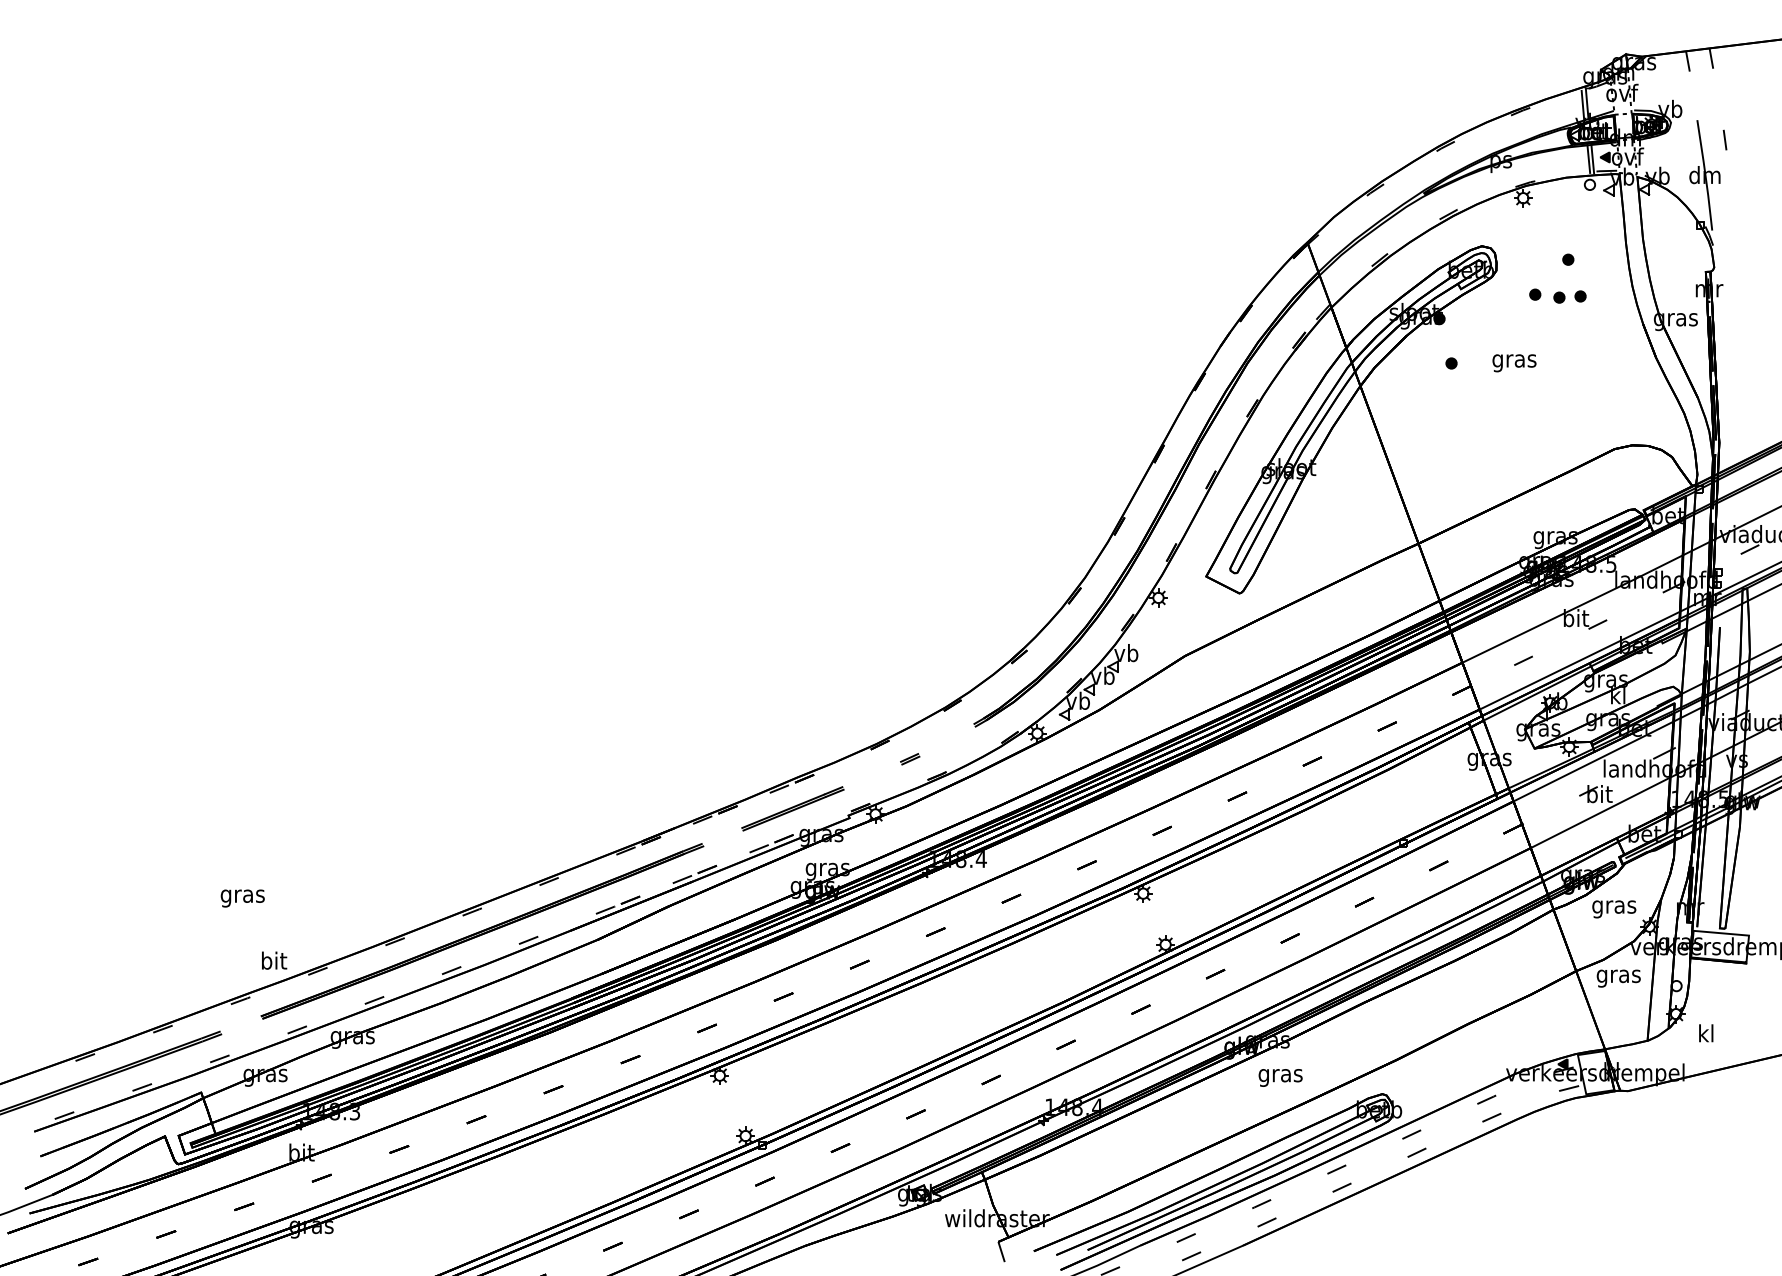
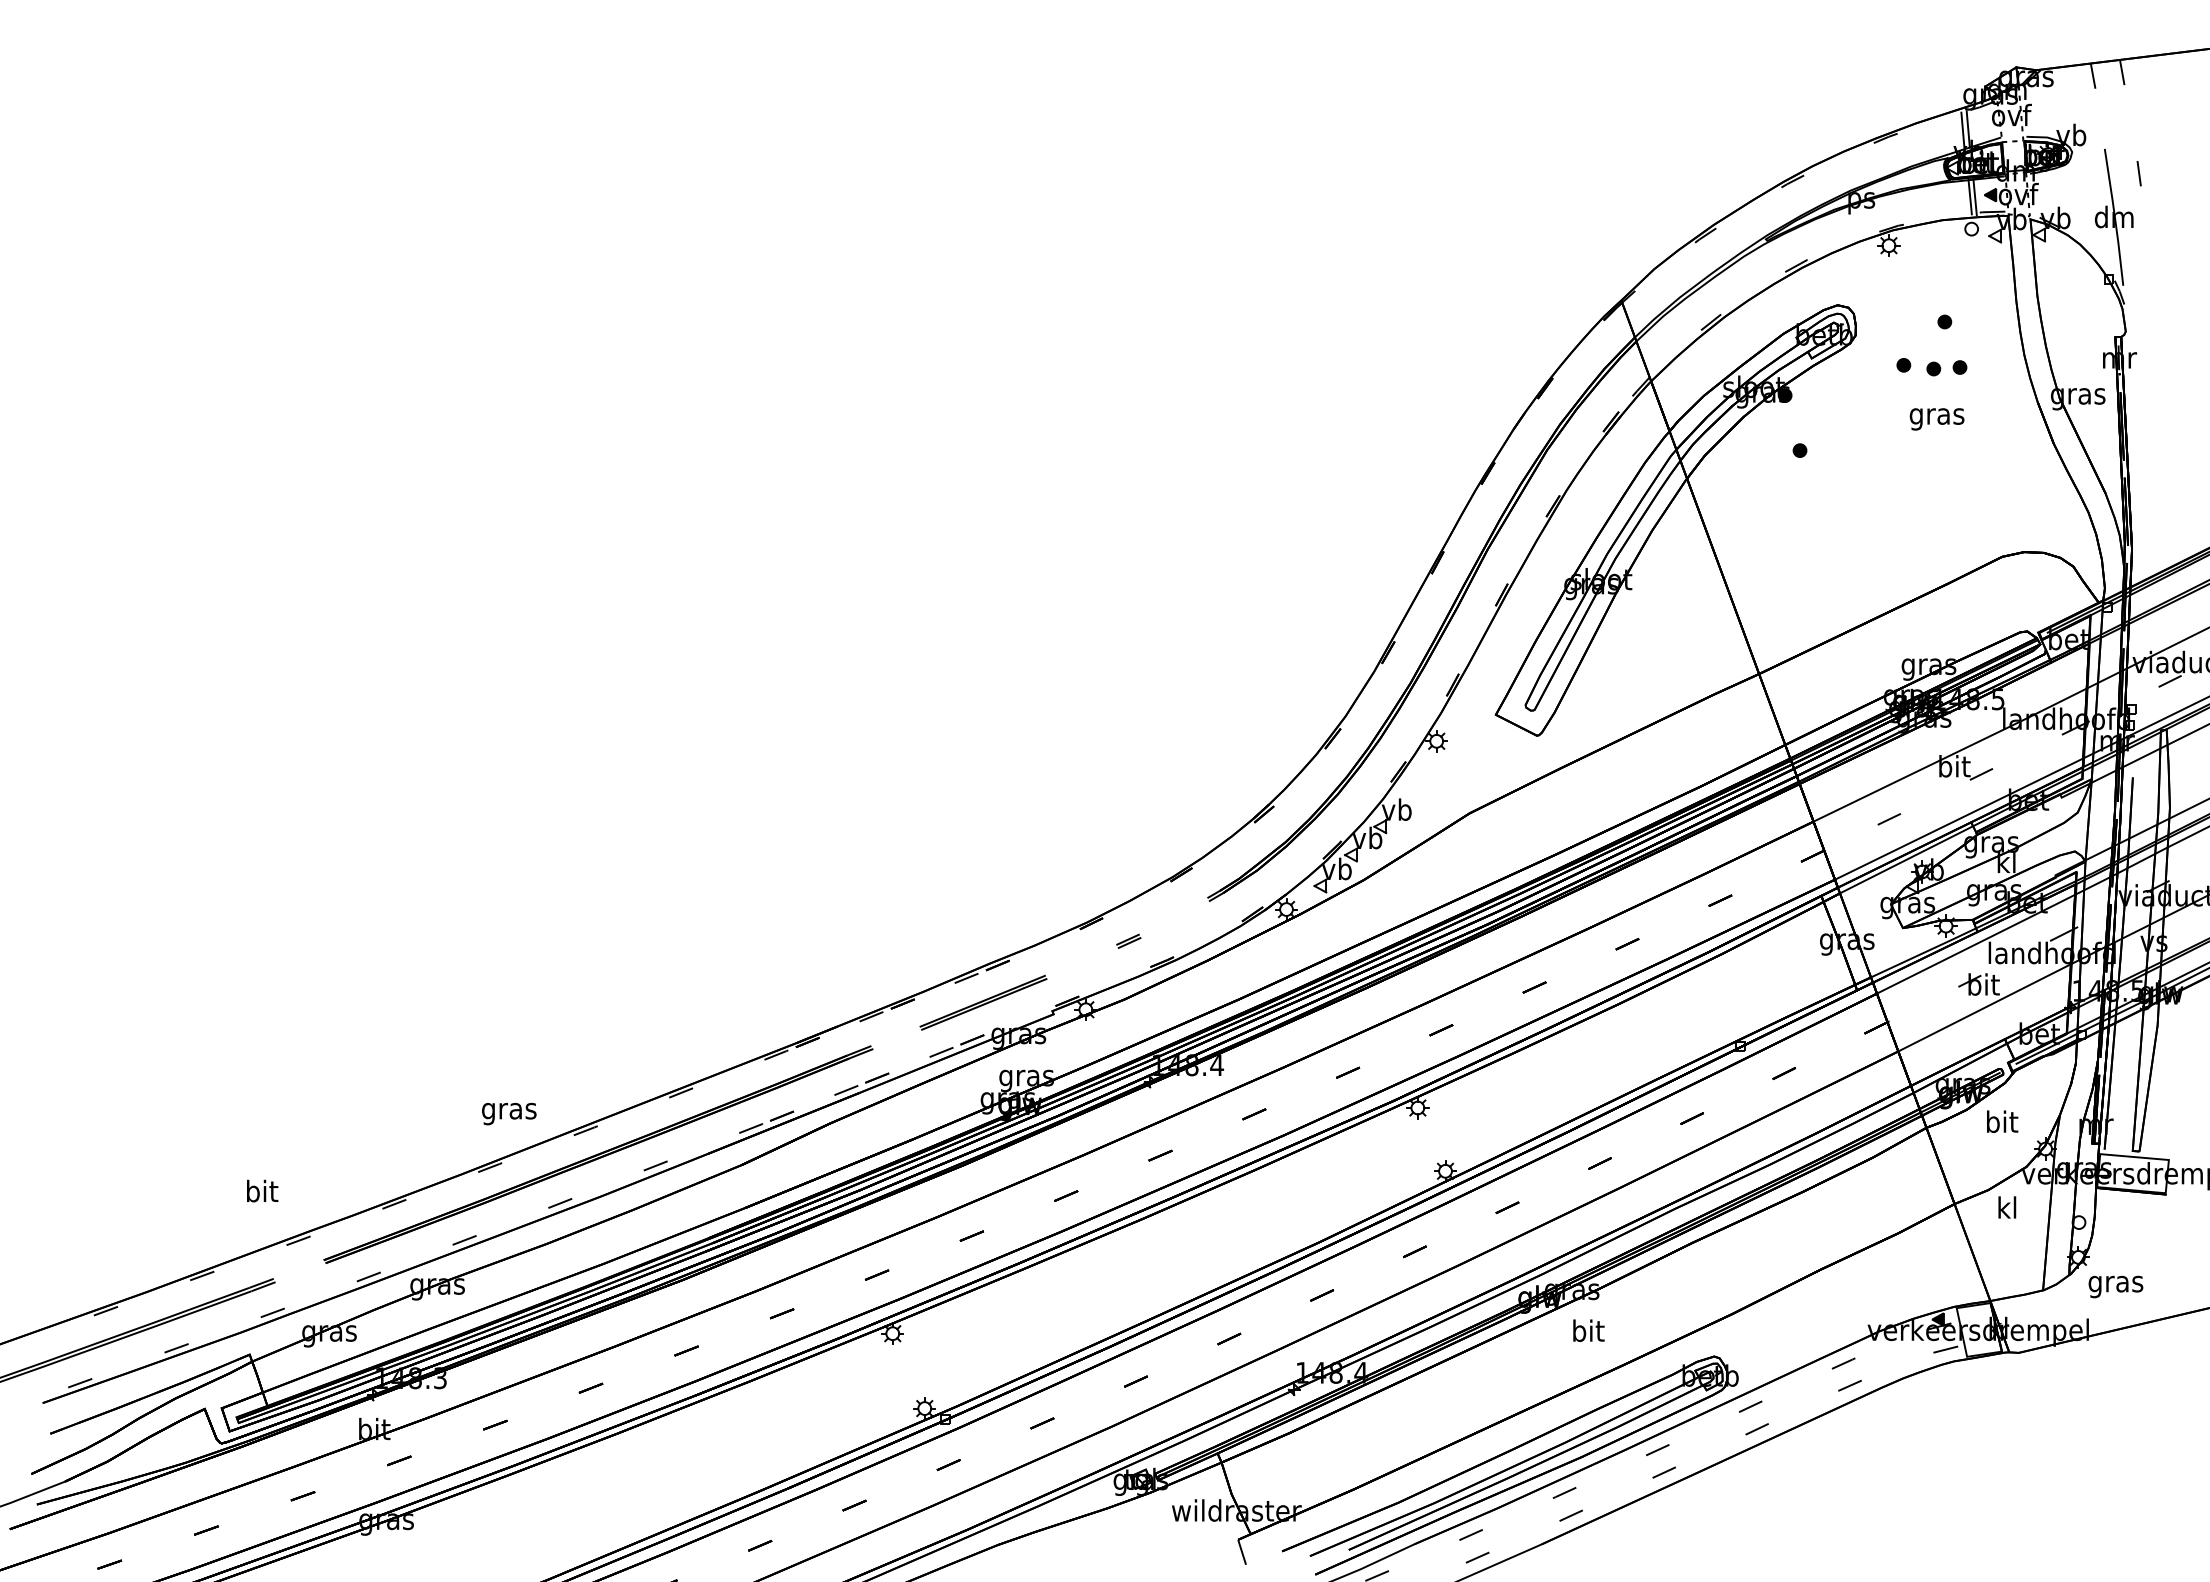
text: (1514, 363) -> (1936, 419), moved
text: (242, 898) -> (509, 1113), moved
text: (1614, 906) -> (2001, 1124), gras -> bit
text: (274, 960) -> (262, 1190), moved
text: (1618, 976) -> (2007, 1210), gras -> kl
text: (1705, 1036) -> (2115, 1284), kl -> gras
text: (1280, 1075) -> (1587, 1333), gras -> bit

